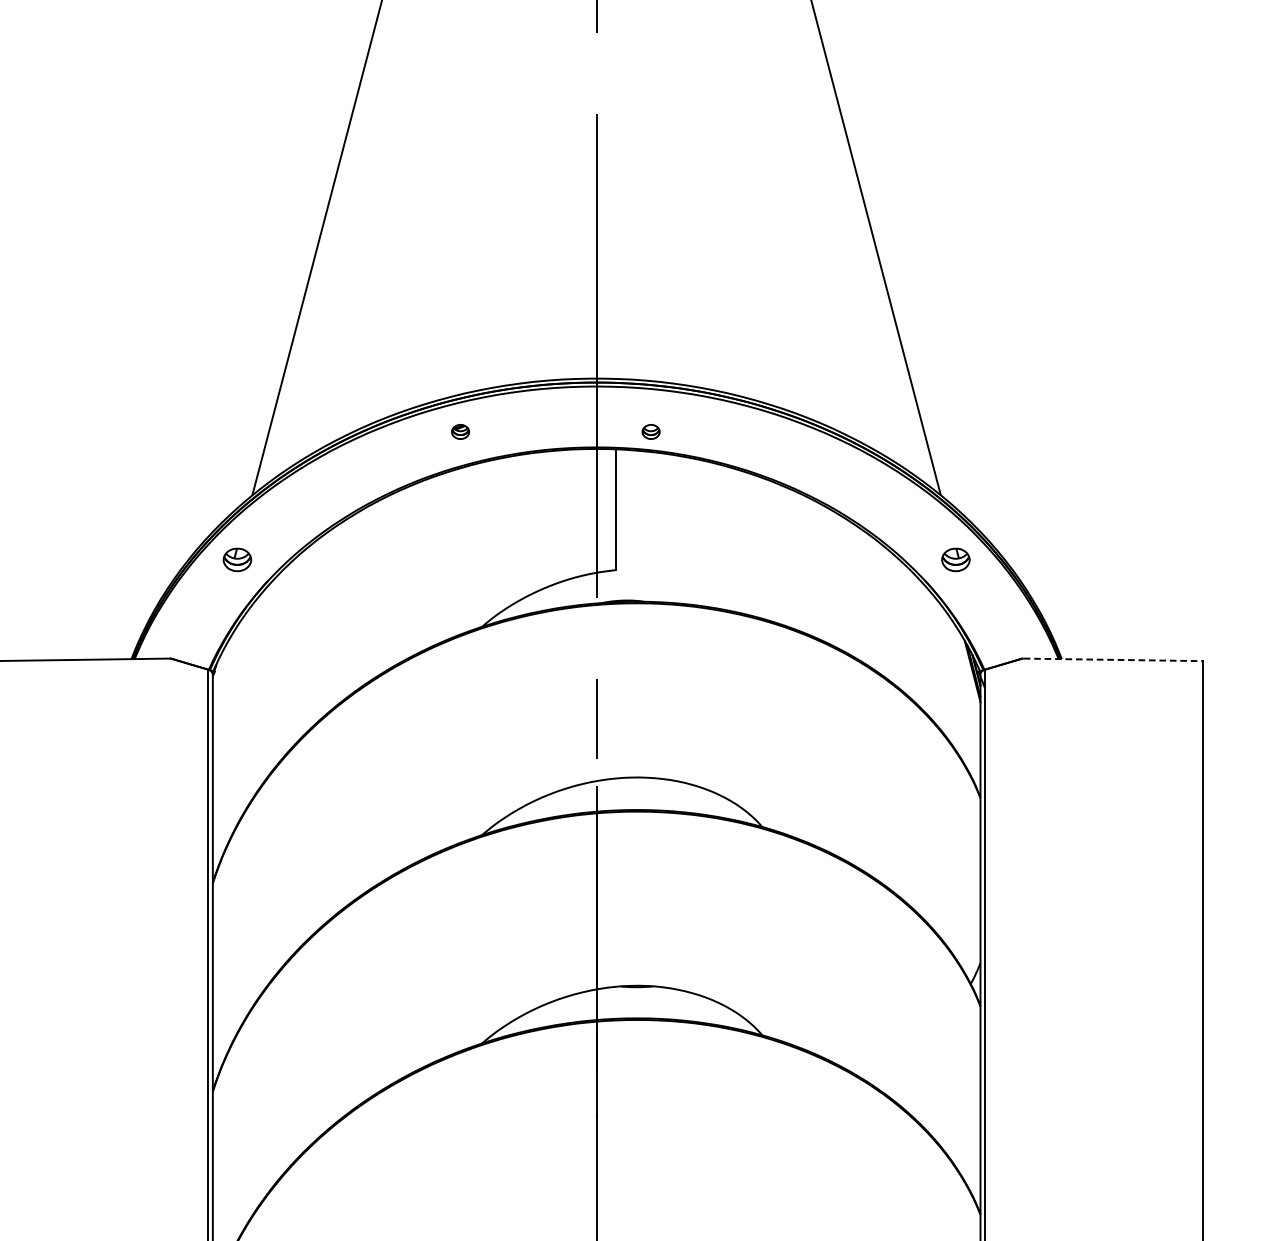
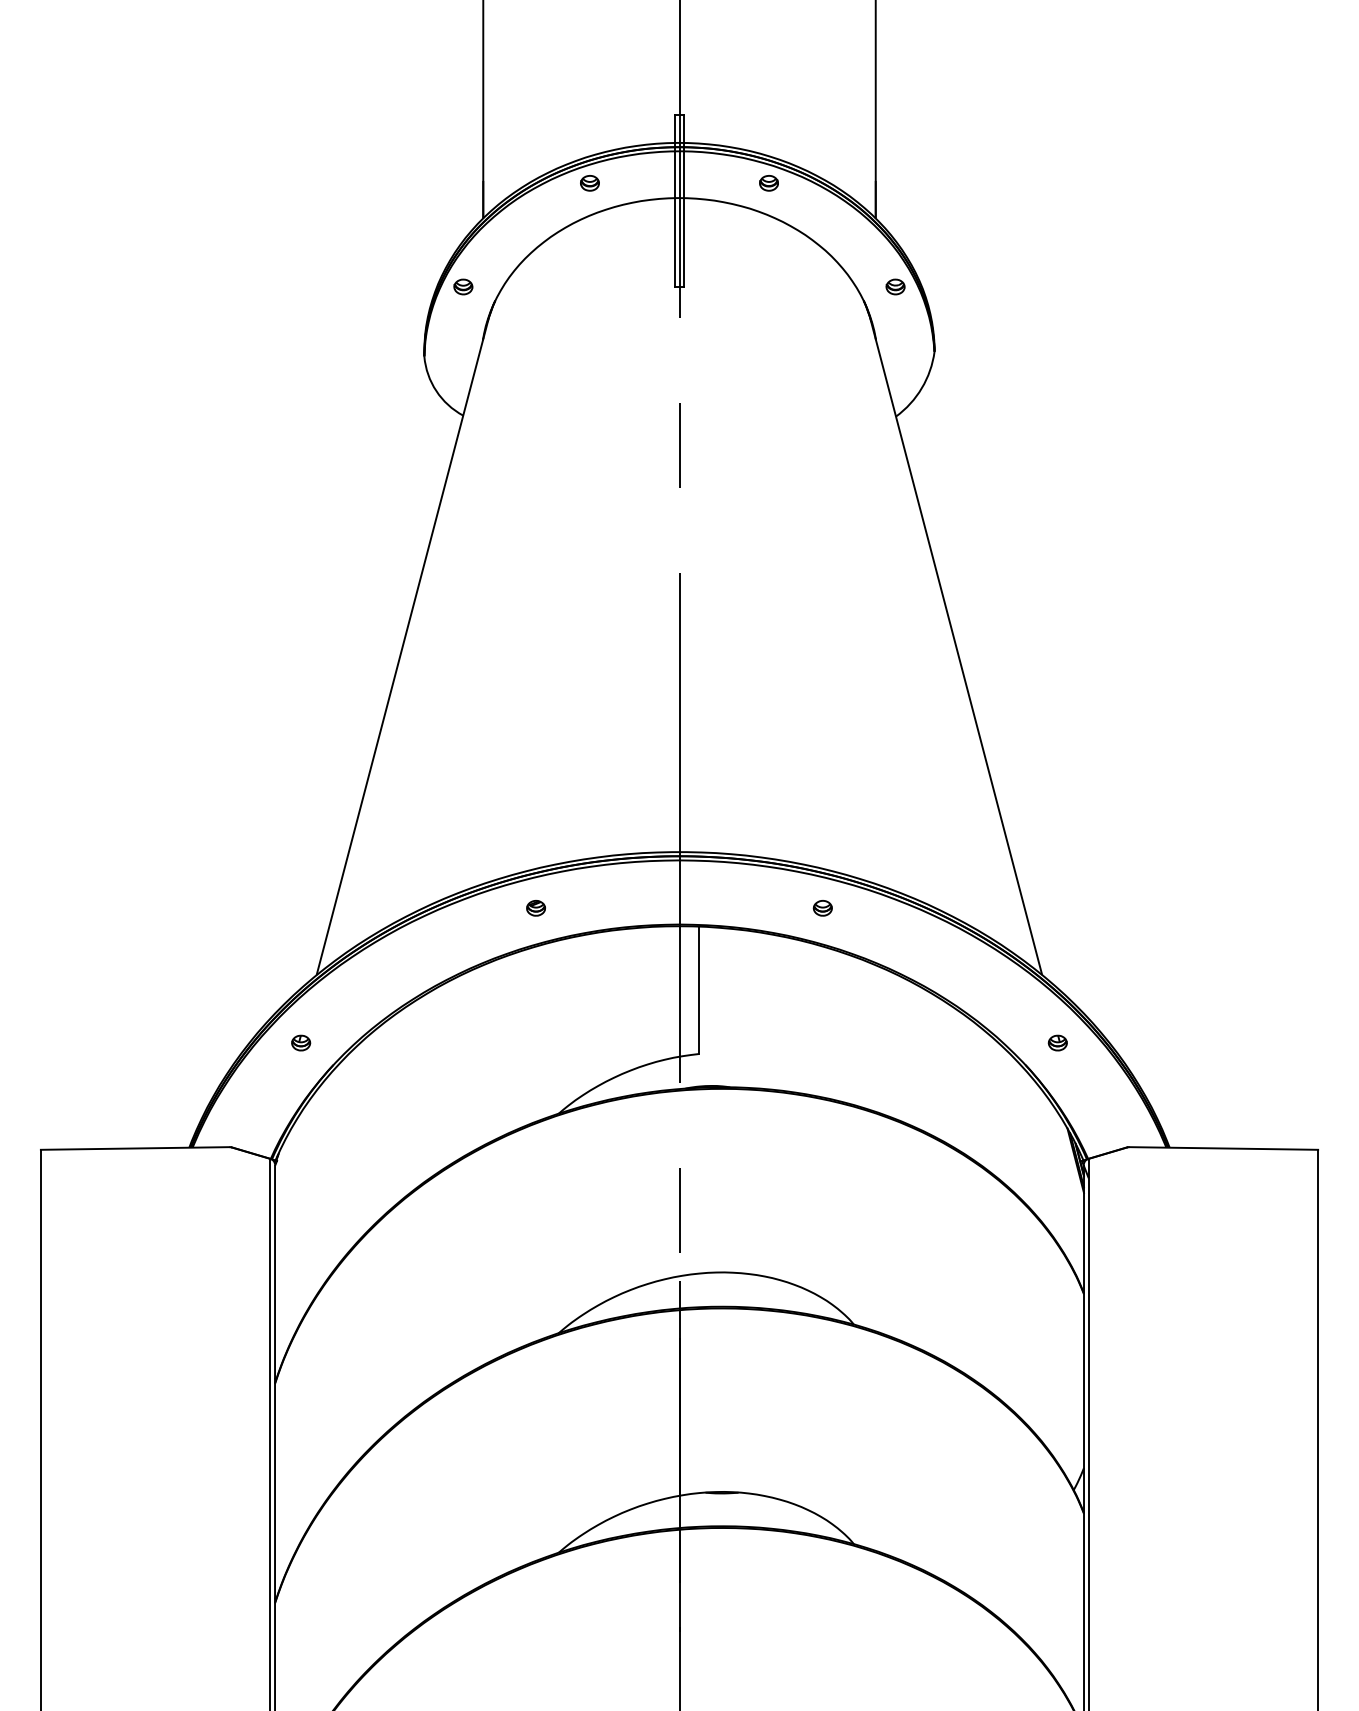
part: (650, 432) -> (822, 908), moved
part: (237, 559) -> (301, 1042), size x0.62
part: (955, 559) -> (1057, 1042), size x0.62
line: (1113, 659) -> (1224, 1148), dashed -> solid

